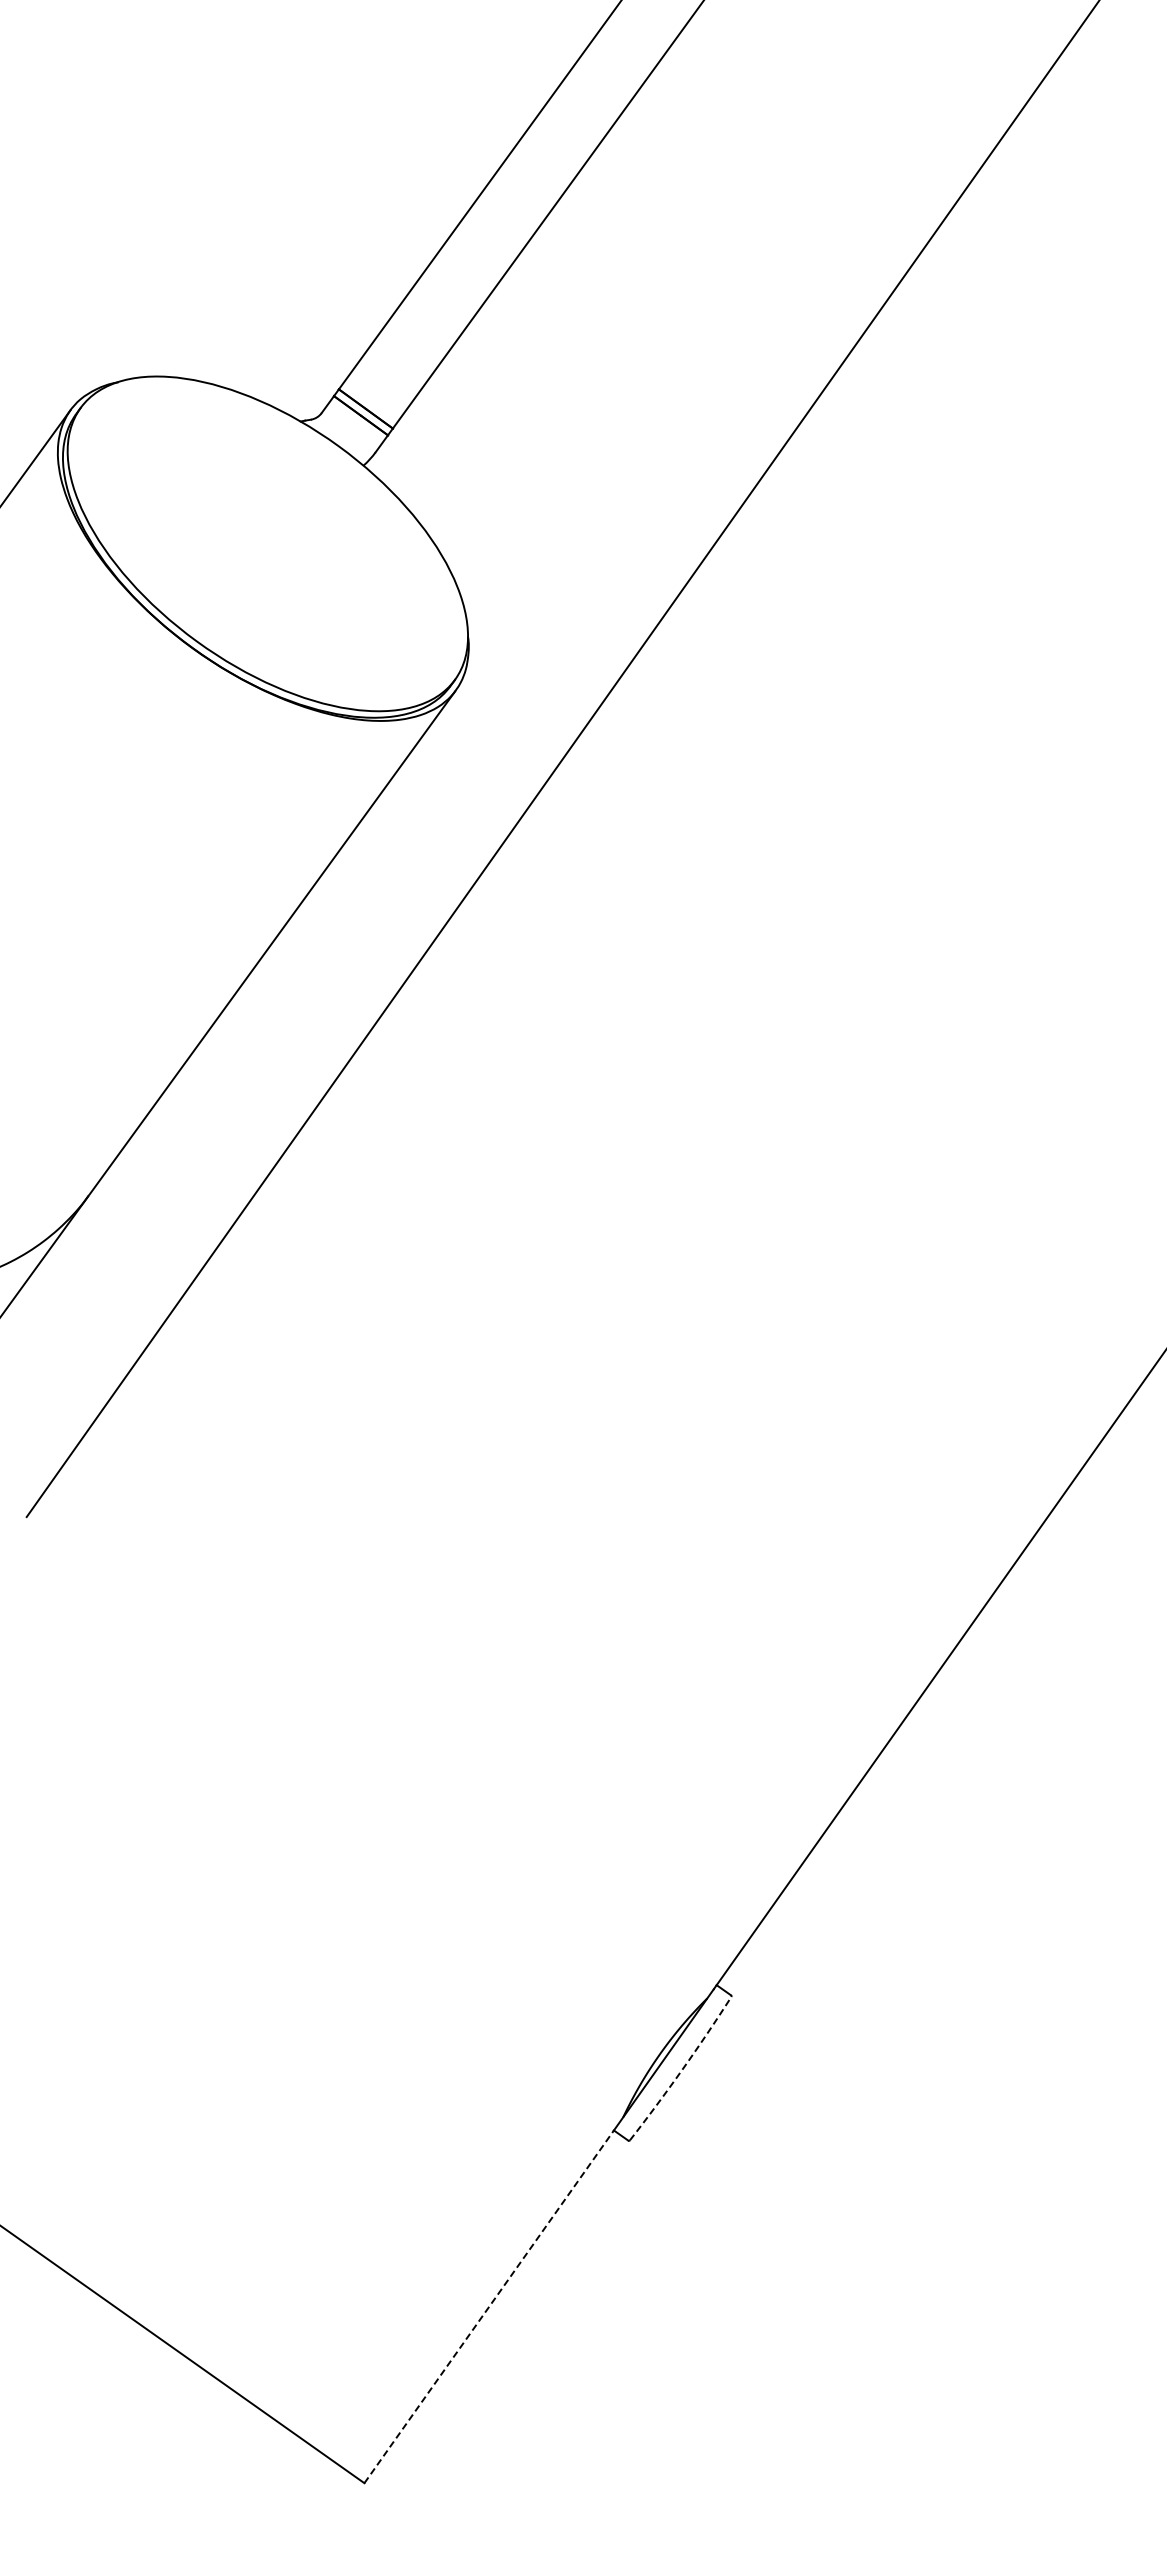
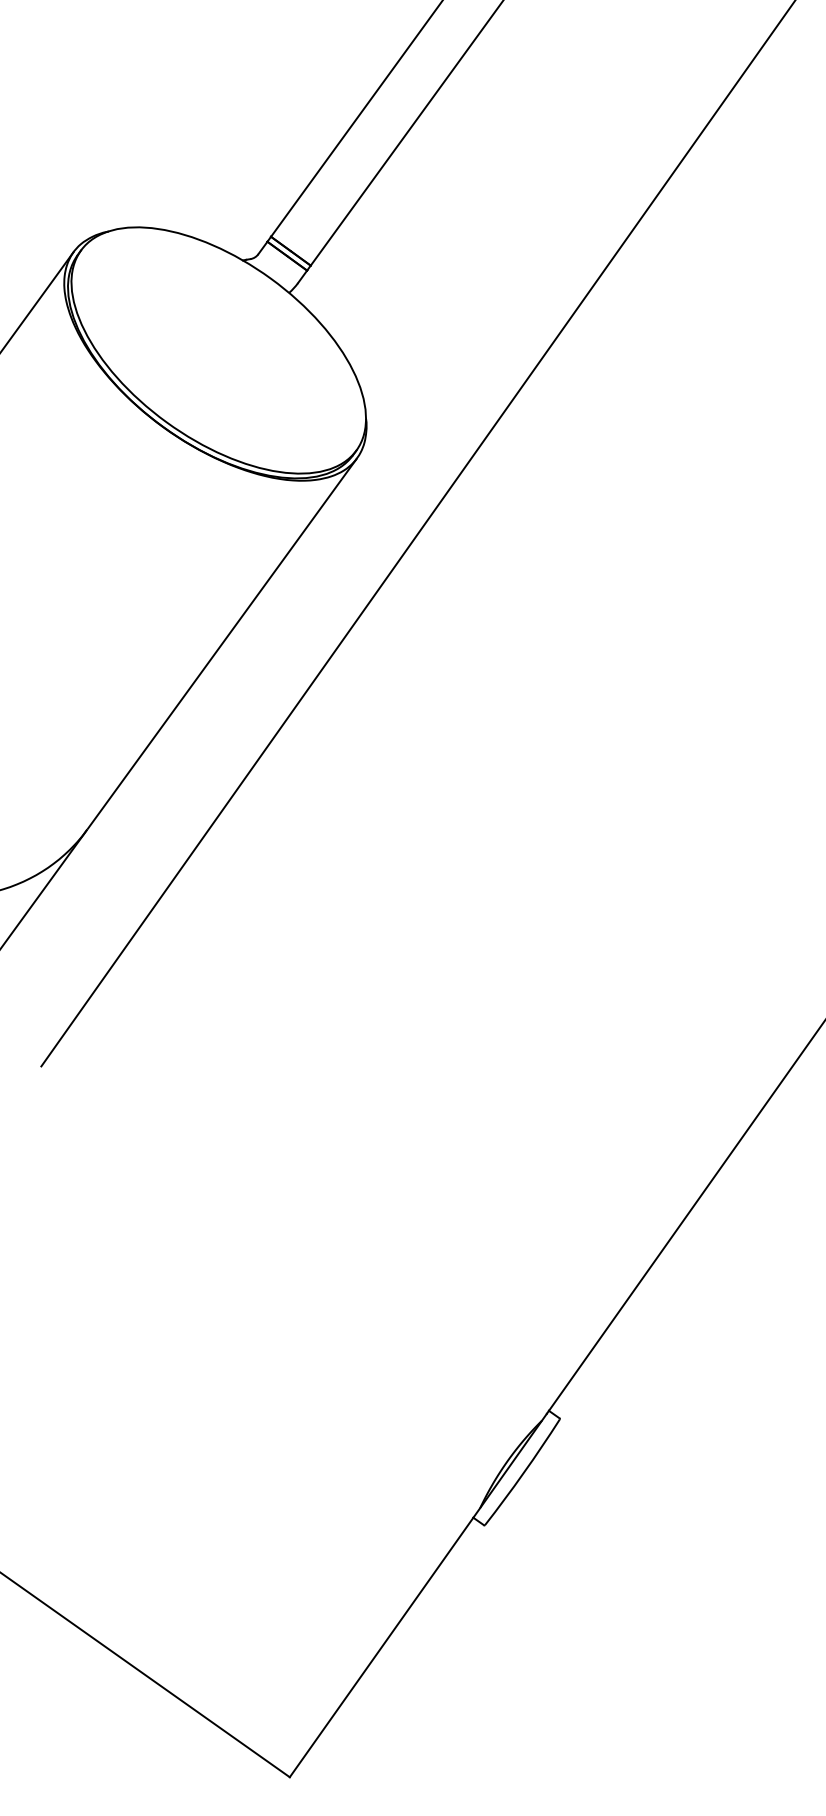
arc: (682, 2069) -> (523, 1472), dashed -> solid
line: (489, 2306) -> (381, 1647), dashed -> solid

